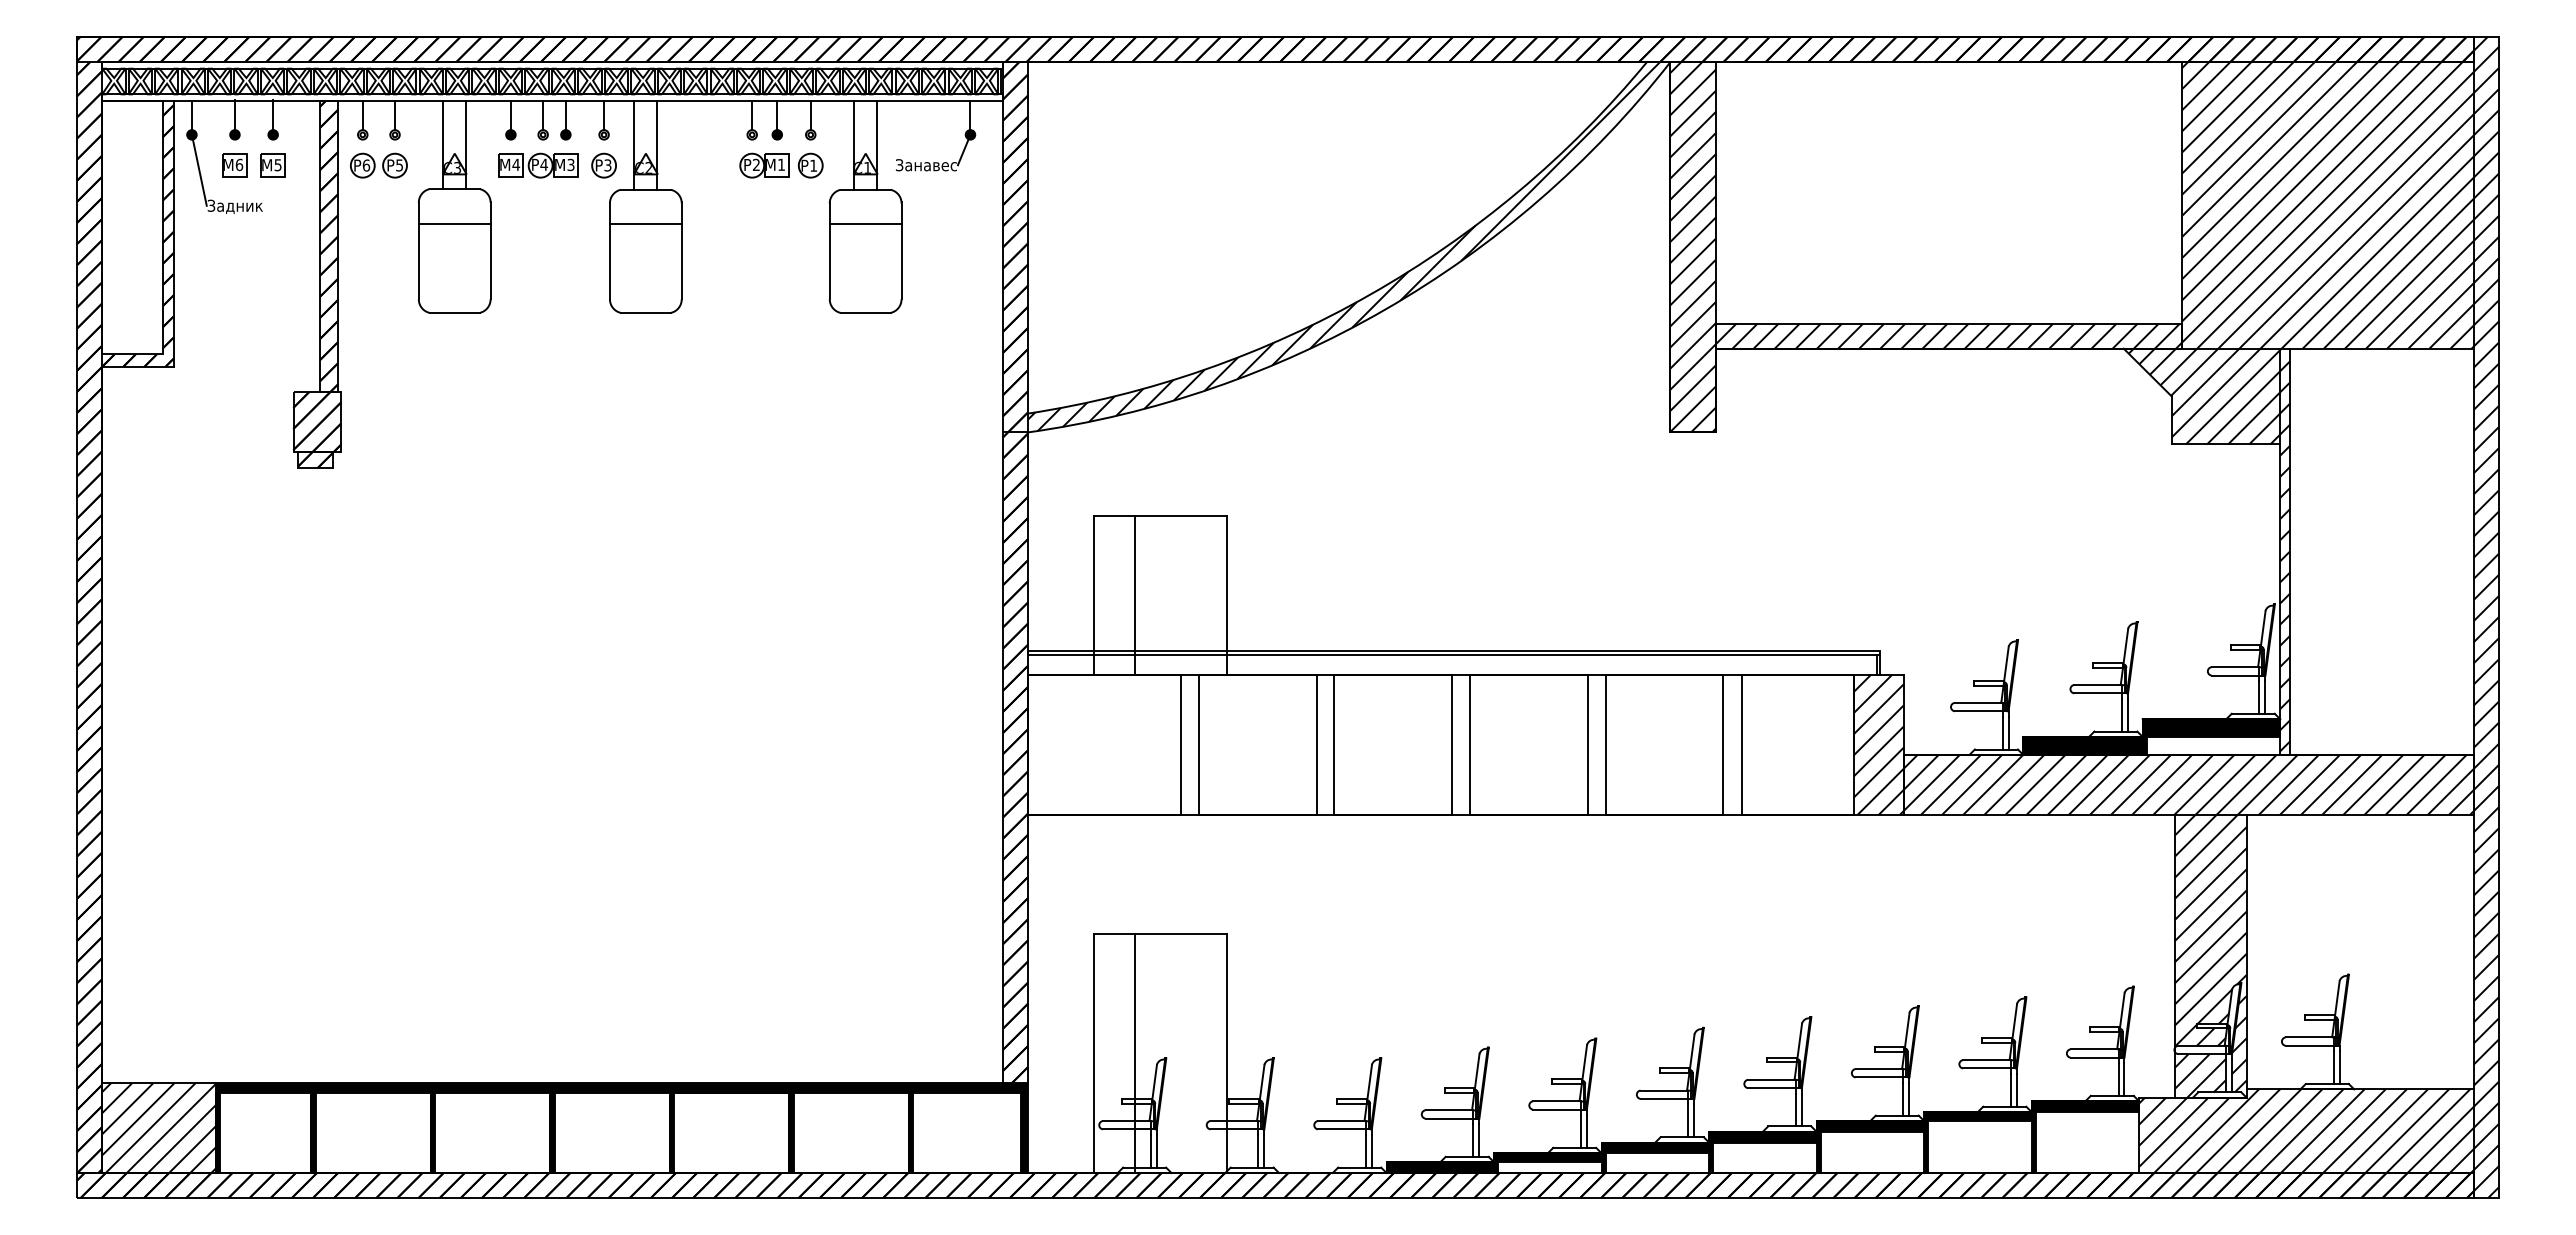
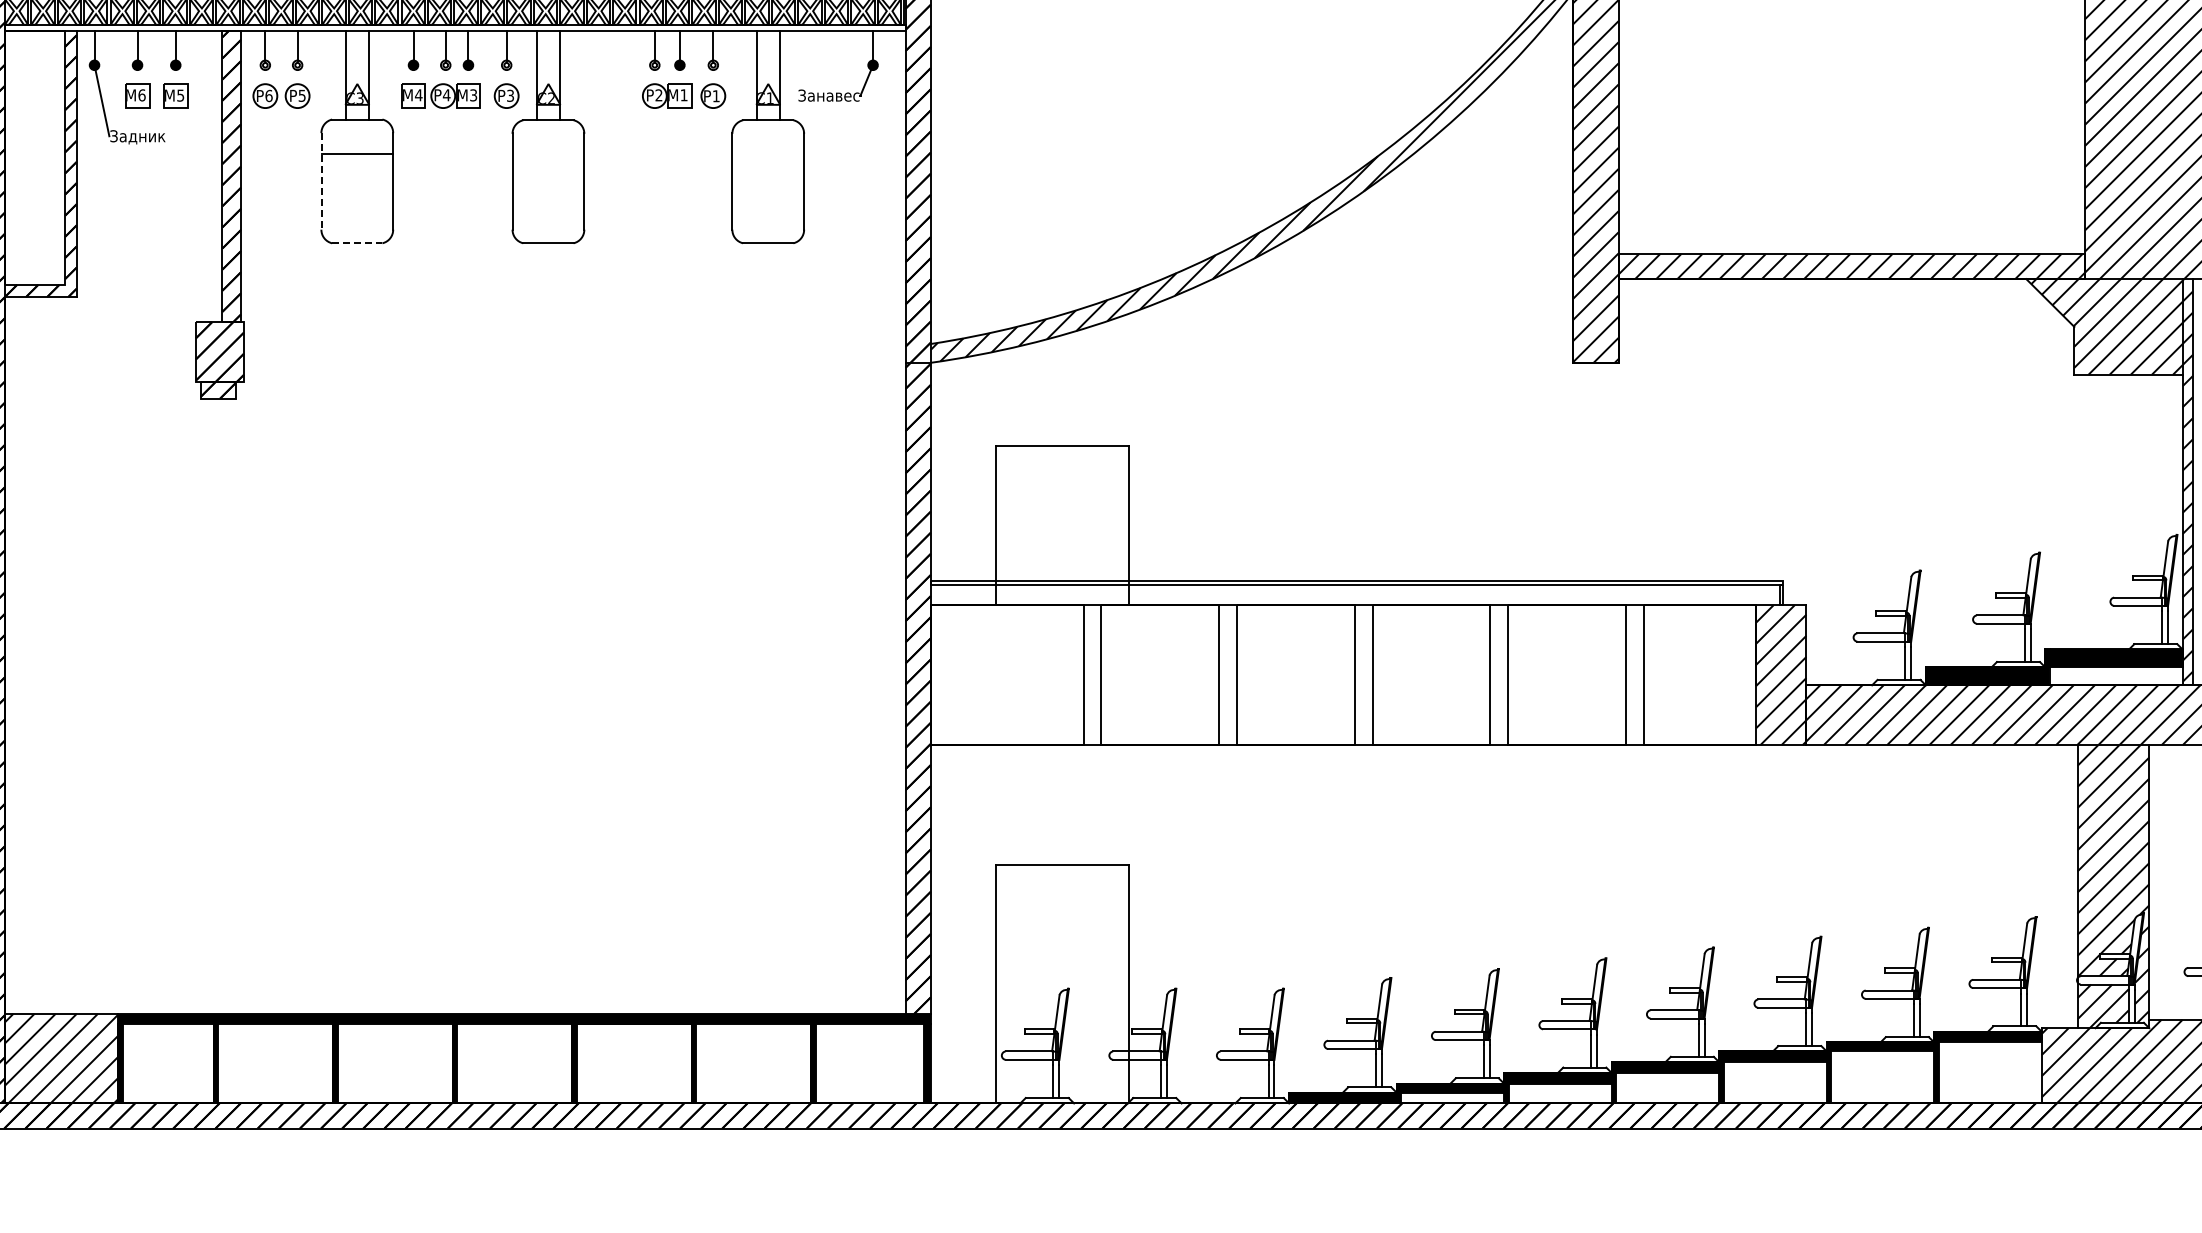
line: (645, 224) -> (548, 154), removed
line: (865, 224) -> (768, 154), removed
line: (418, 251) -> (321, 181), solid -> dashed
line: (455, 312) -> (358, 242), solid -> dashed
line: (1134, 594) -> (1037, 524), removed
line: (1134, 1053) -> (1037, 983), removed

